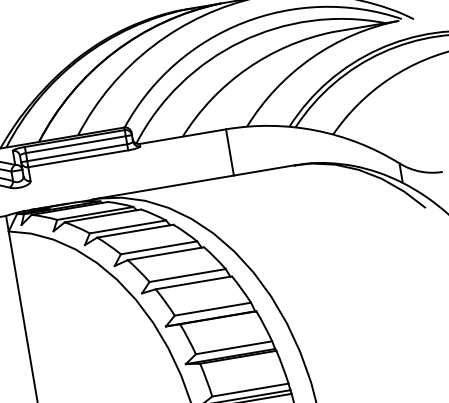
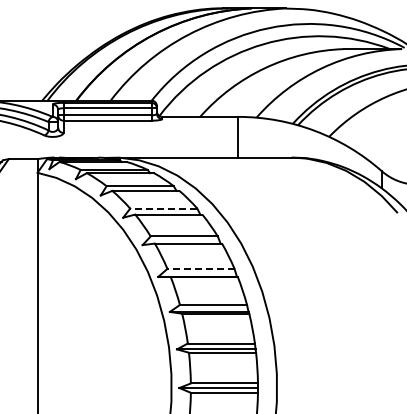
line: (158, 247) -> (163, 208), solid -> dashed
line: (213, 308) -> (201, 268), solid -> dashed

